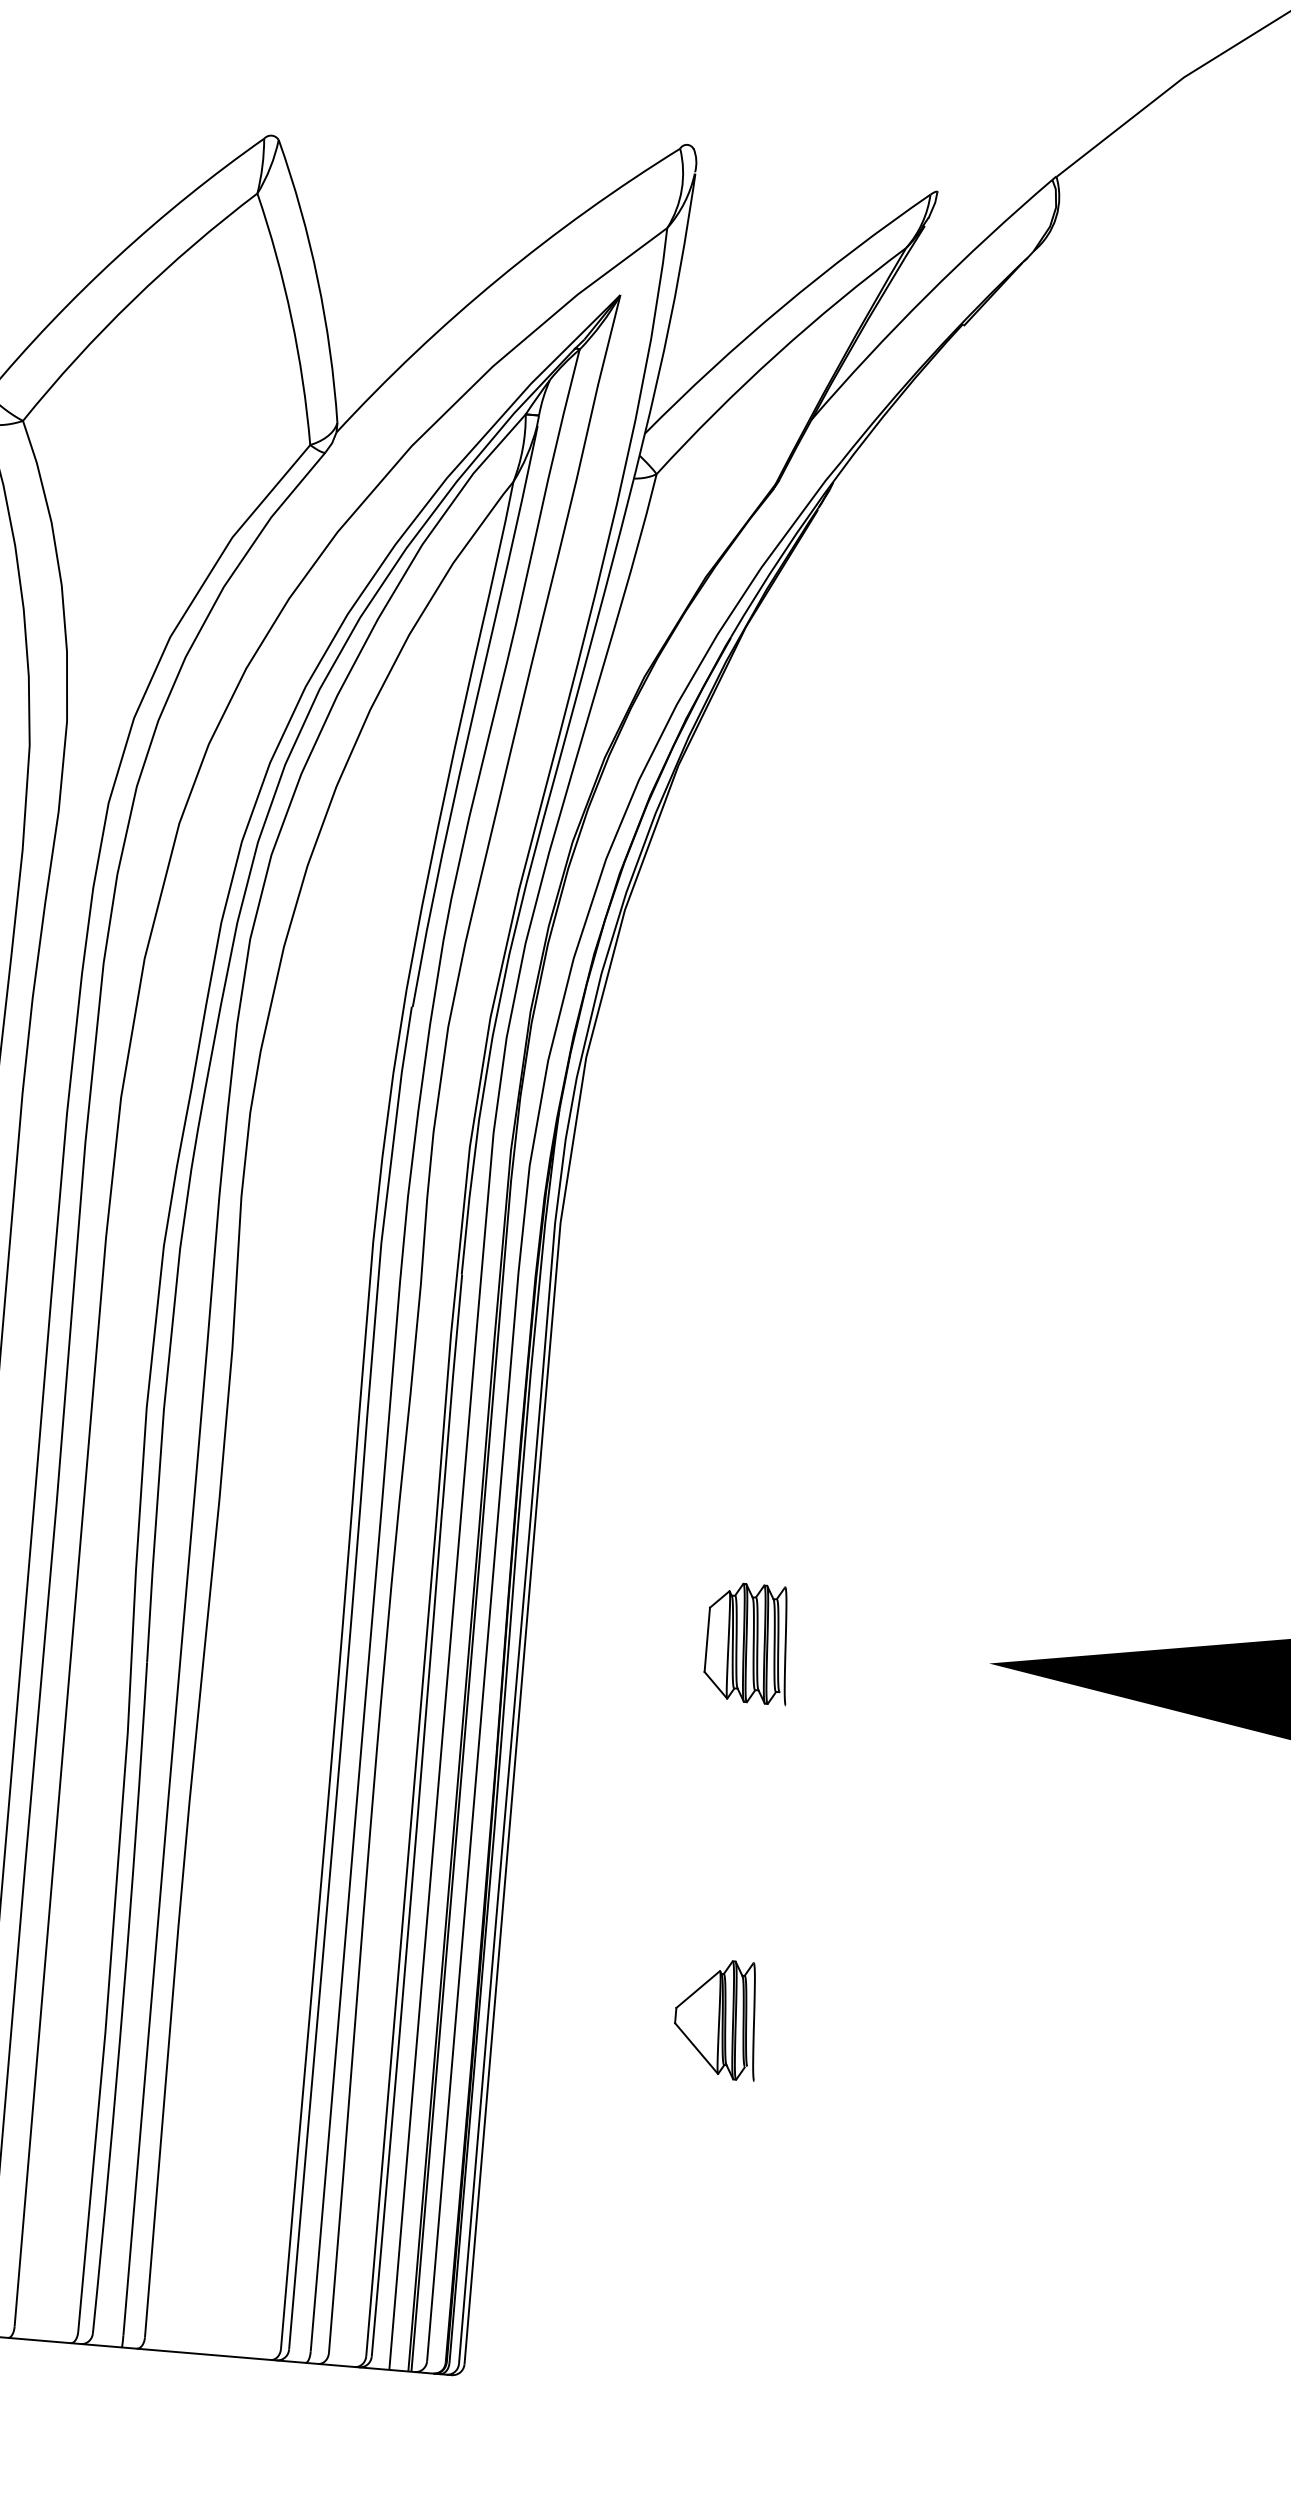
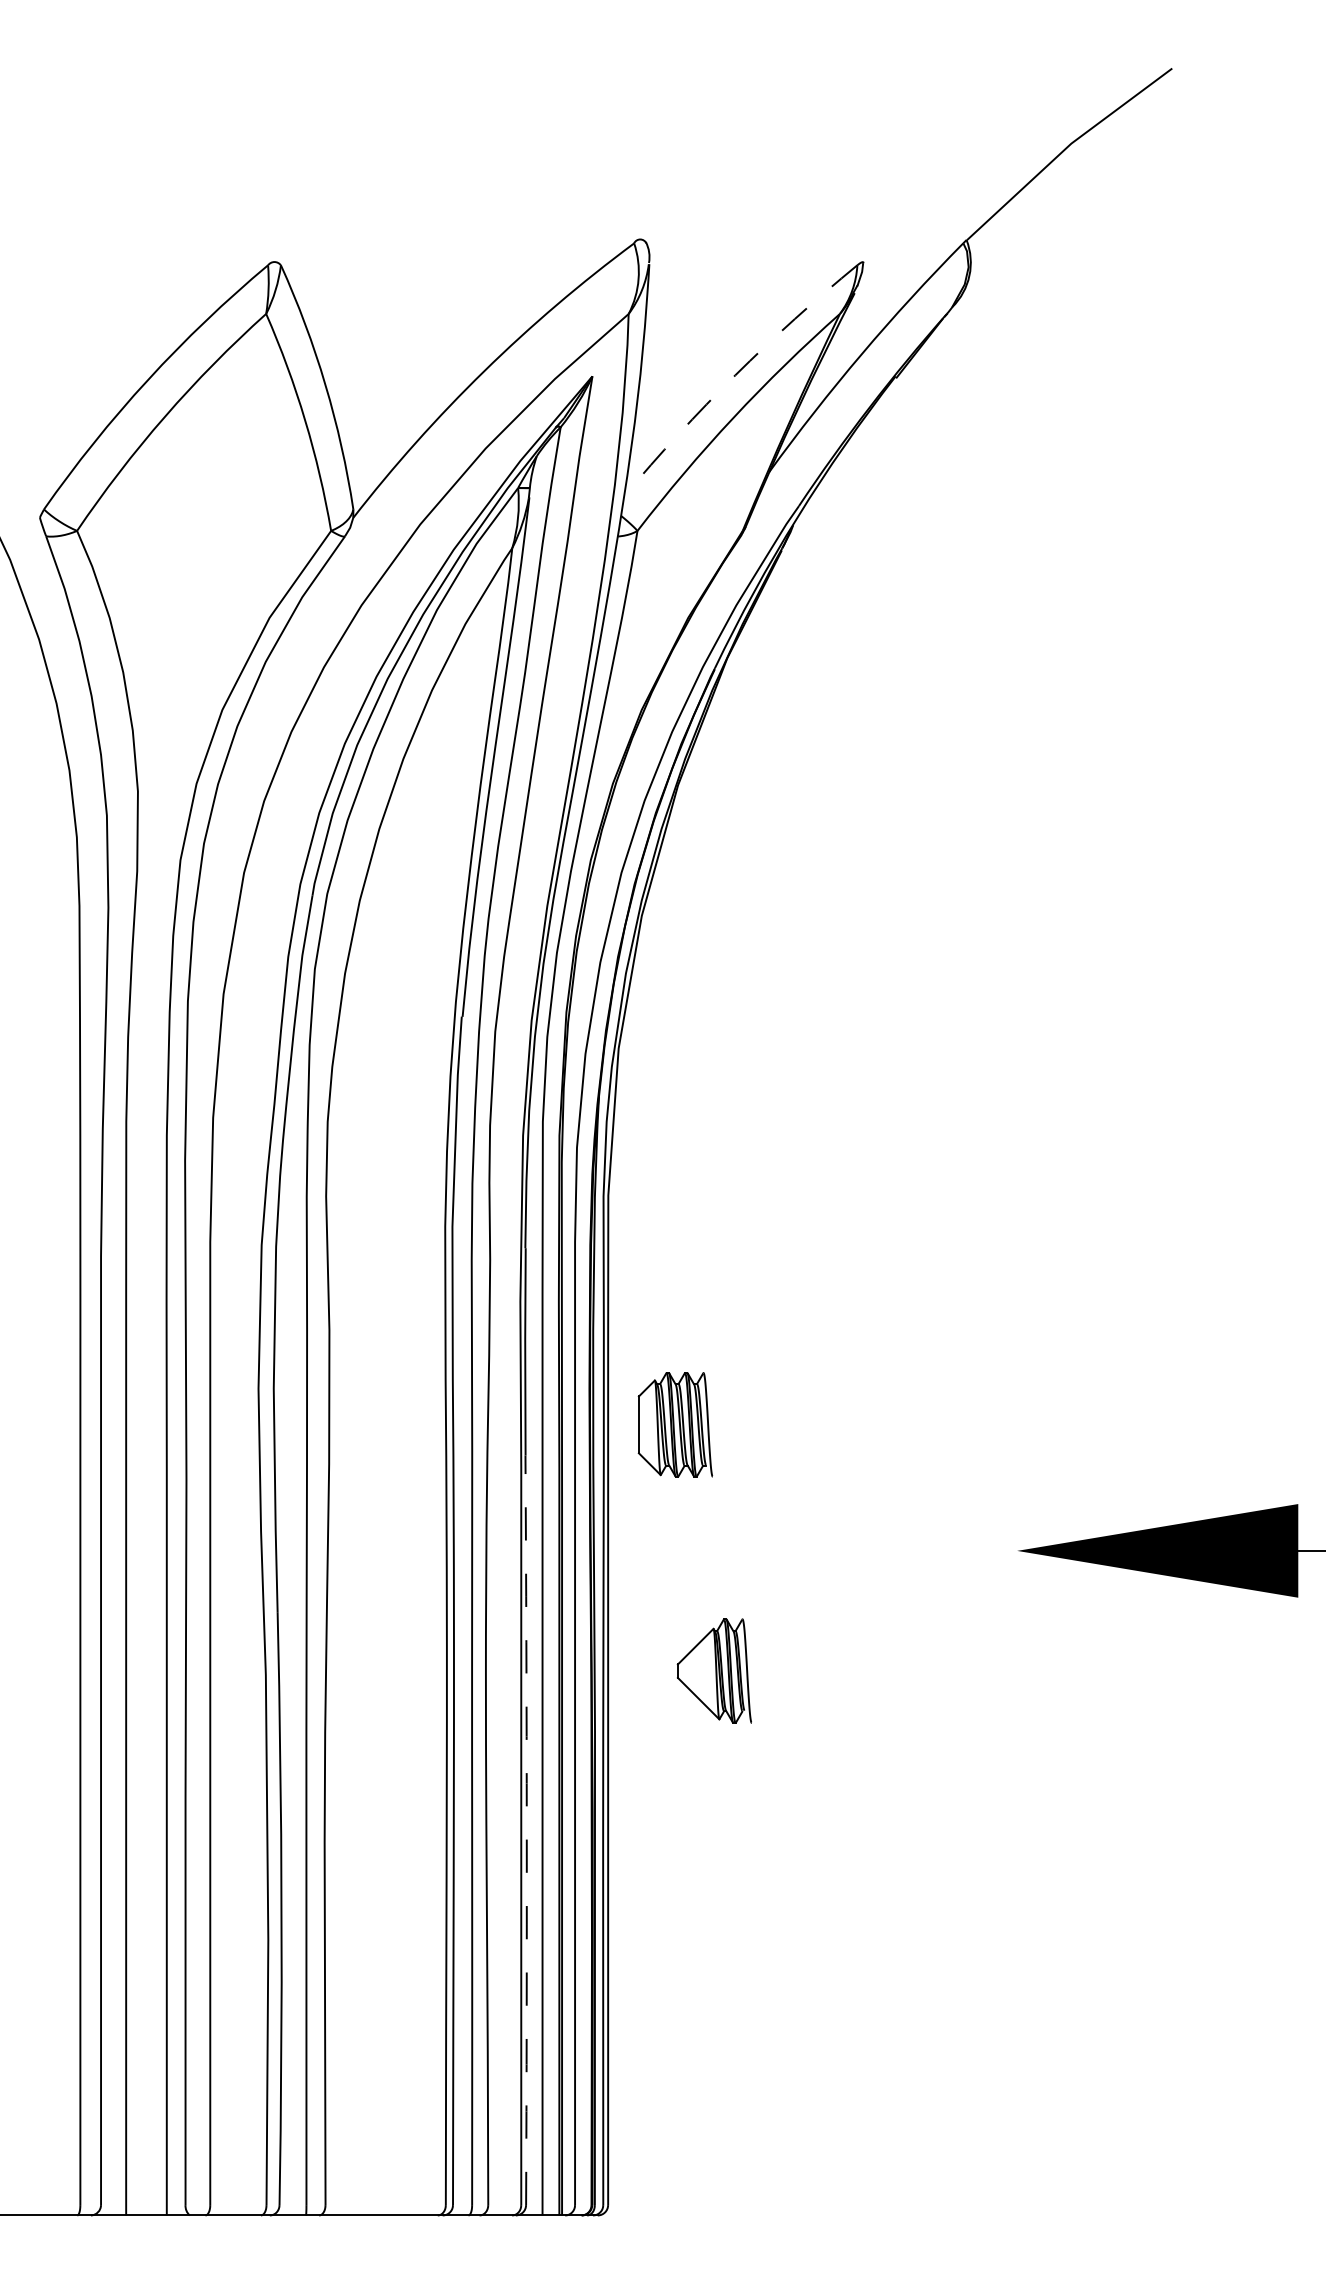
arc: (782, 307) -> (735, 375), solid -> dashed
part: (748, 1642) -> (675, 1424), moved
arc: (407, 1933) -> (526, 1830), solid -> dashed
part: (716, 2018) -> (713, 1670), moved

